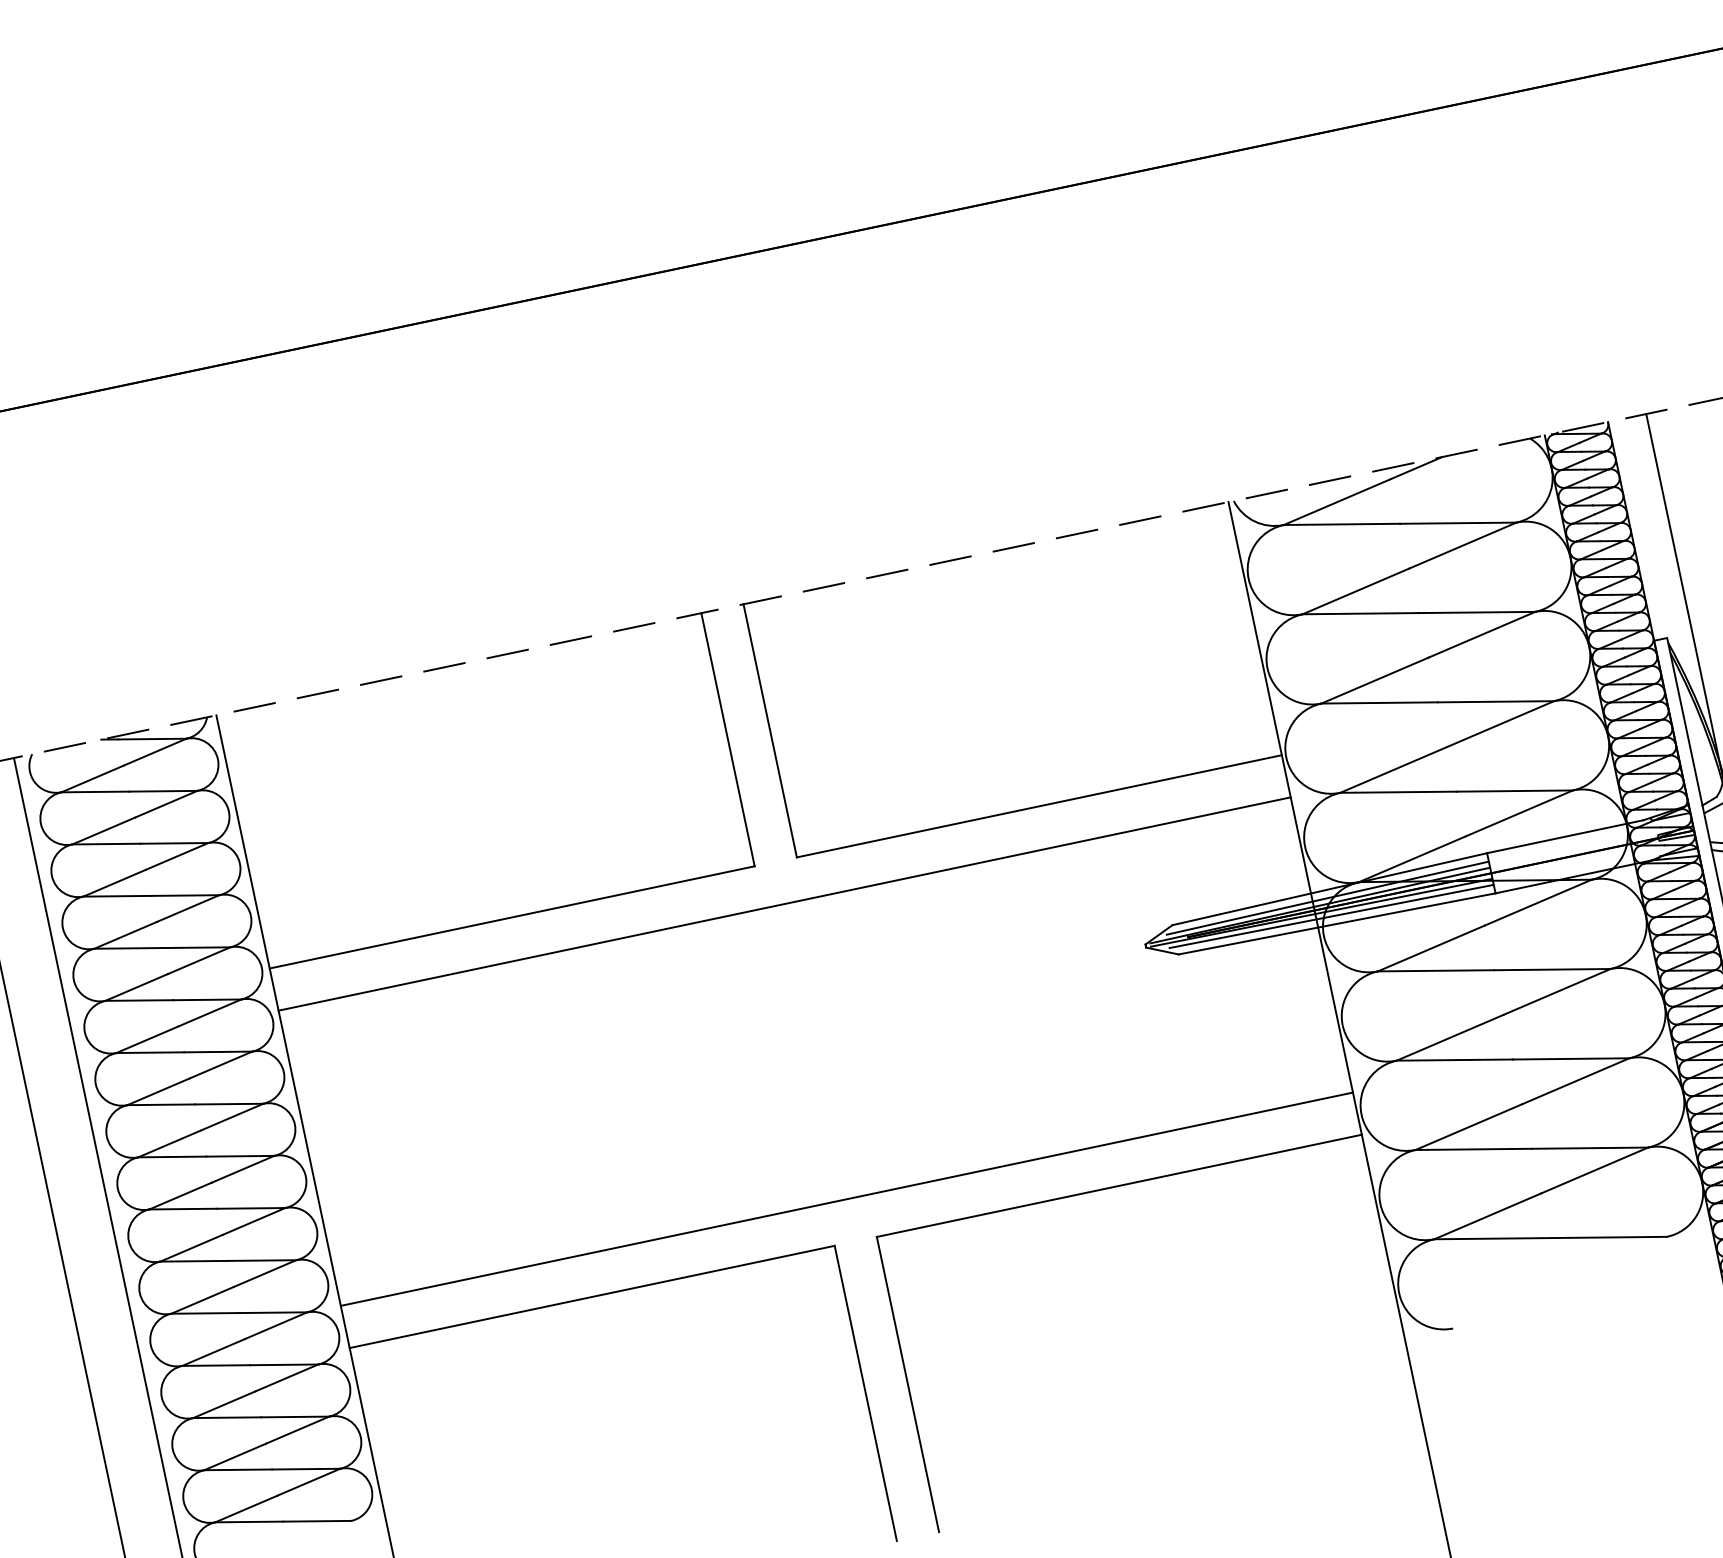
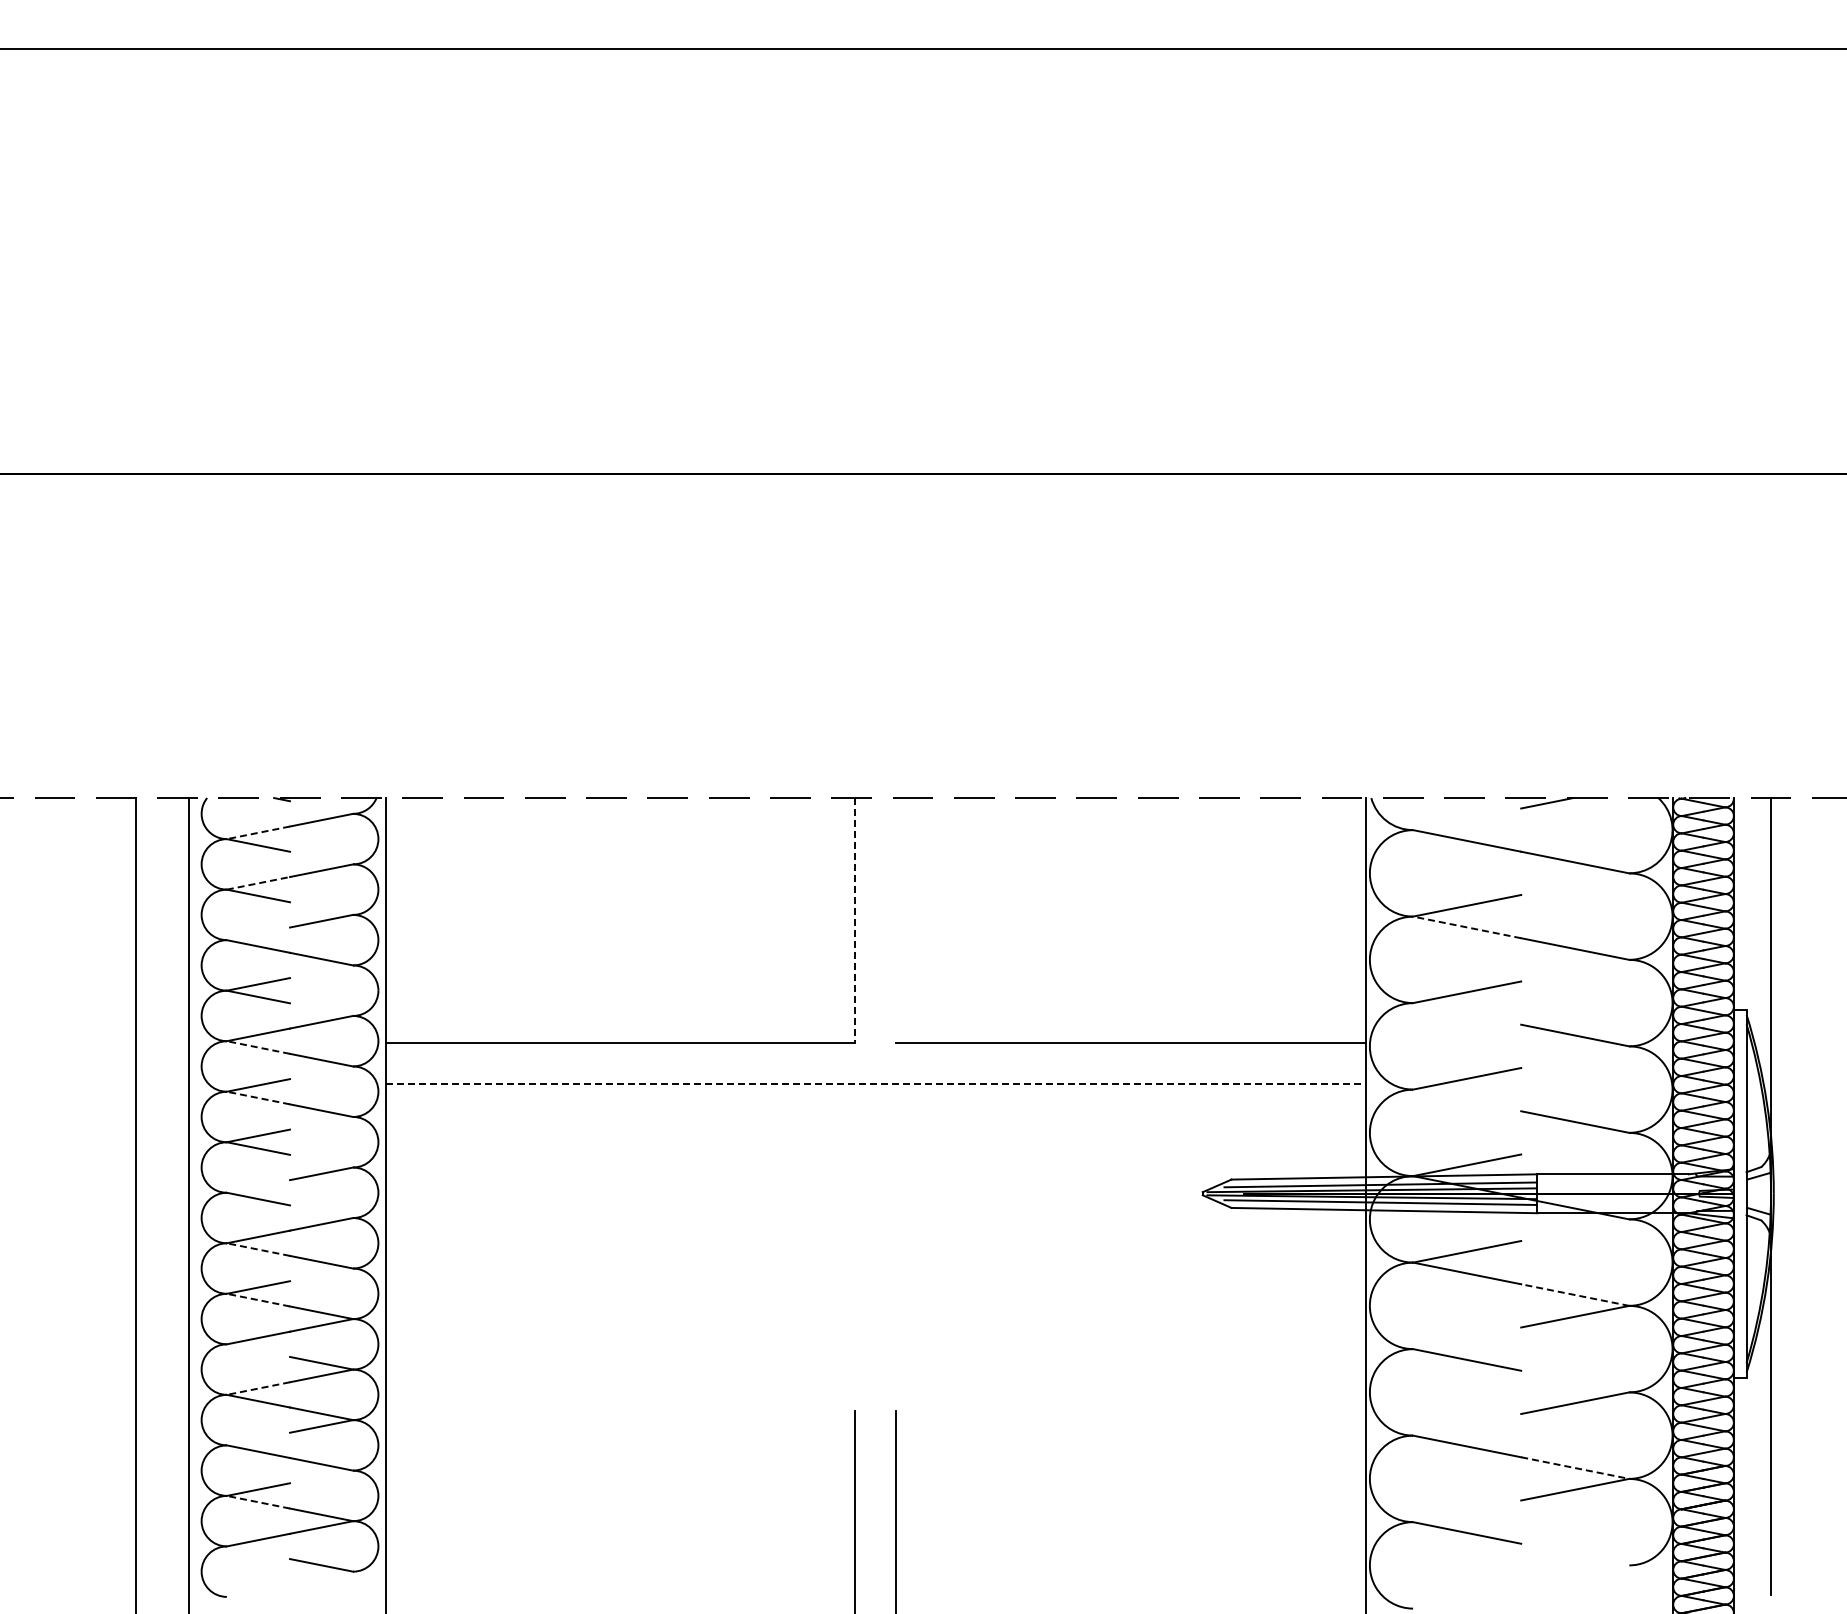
line: (1337, 502) -> (1467, 819), removed
line: (1463, 545) -> (1575, 884), removed
line: (1360, 613) -> (1466, 927), solid -> dashed
line: (1482, 634) -> (1575, 970), removed
line: (1379, 702) -> (1467, 1013), removed
line: (1500, 724) -> (1575, 1057), removed
line: (770, 730) -> (896, 920), removed
line: (152, 739) -> (321, 807), removed
line: (728, 739) -> (855, 920), solid -> dashed
line: (91, 778) -> (257, 832), solid -> dashed
line: (163, 790) -> (321, 857), removed
line: (1398, 792) -> (1467, 1100), removed
line: (1519, 813) -> (1575, 1143), removed
line: (103, 831) -> (258, 883), solid -> dashed
line: (174, 843) -> (321, 908), removed
line: (114, 882) -> (258, 933), removed
line: (1538, 902) -> (1575, 1230), removed
line: (785, 904) -> (876, 1084), solid -> dashed
line: (187, 908) -> (321, 971), removed
line: (196, 947) -> (321, 1009), removed
line: (1551, 969) -> (1574, 1294), solid -> dashed
line: (138, 1000) -> (257, 1047), solid -> dashed
line: (209, 1012) -> (321, 1072), removed
line: (1450, 1037) -> (1467, 1338), removed
line: (149, 1052) -> (257, 1097), solid -> dashed
line: (1571, 1058) -> (1575, 1381), removed
line: (220, 1064) -> (321, 1122), removed
line: (229, 1103) -> (321, 1160), removed
line: (1469, 1126) -> (1467, 1424), removed
line: (169, 1143) -> (258, 1186), removed
line: (1590, 1148) -> (1575, 1468), solid -> dashed
line: (240, 1156) -> (321, 1211), removed
line: (1119, 1186) -> (1131, 1411), removed
line: (846, 1199) -> (875, 1370), removed
line: (182, 1209) -> (257, 1249), solid -> dashed
line: (1488, 1216) -> (1467, 1511), removed
line: (253, 1221) -> (321, 1274), removed
line: (1609, 1237) -> (1575, 1554), removed
line: (193, 1261) -> (257, 1300), solid -> dashed
line: (592, 1297) -> (620, 1411), removed
line: (205, 1313) -> (258, 1350), removed
line: (212, 1352) -> (257, 1388), solid -> dashed
line: (224, 1404) -> (258, 1438), removed
line: (297, 1429) -> (321, 1476), removed
line: (237, 1470) -> (257, 1502), solid -> dashed
line: (249, 1521) -> (258, 1552), removed

